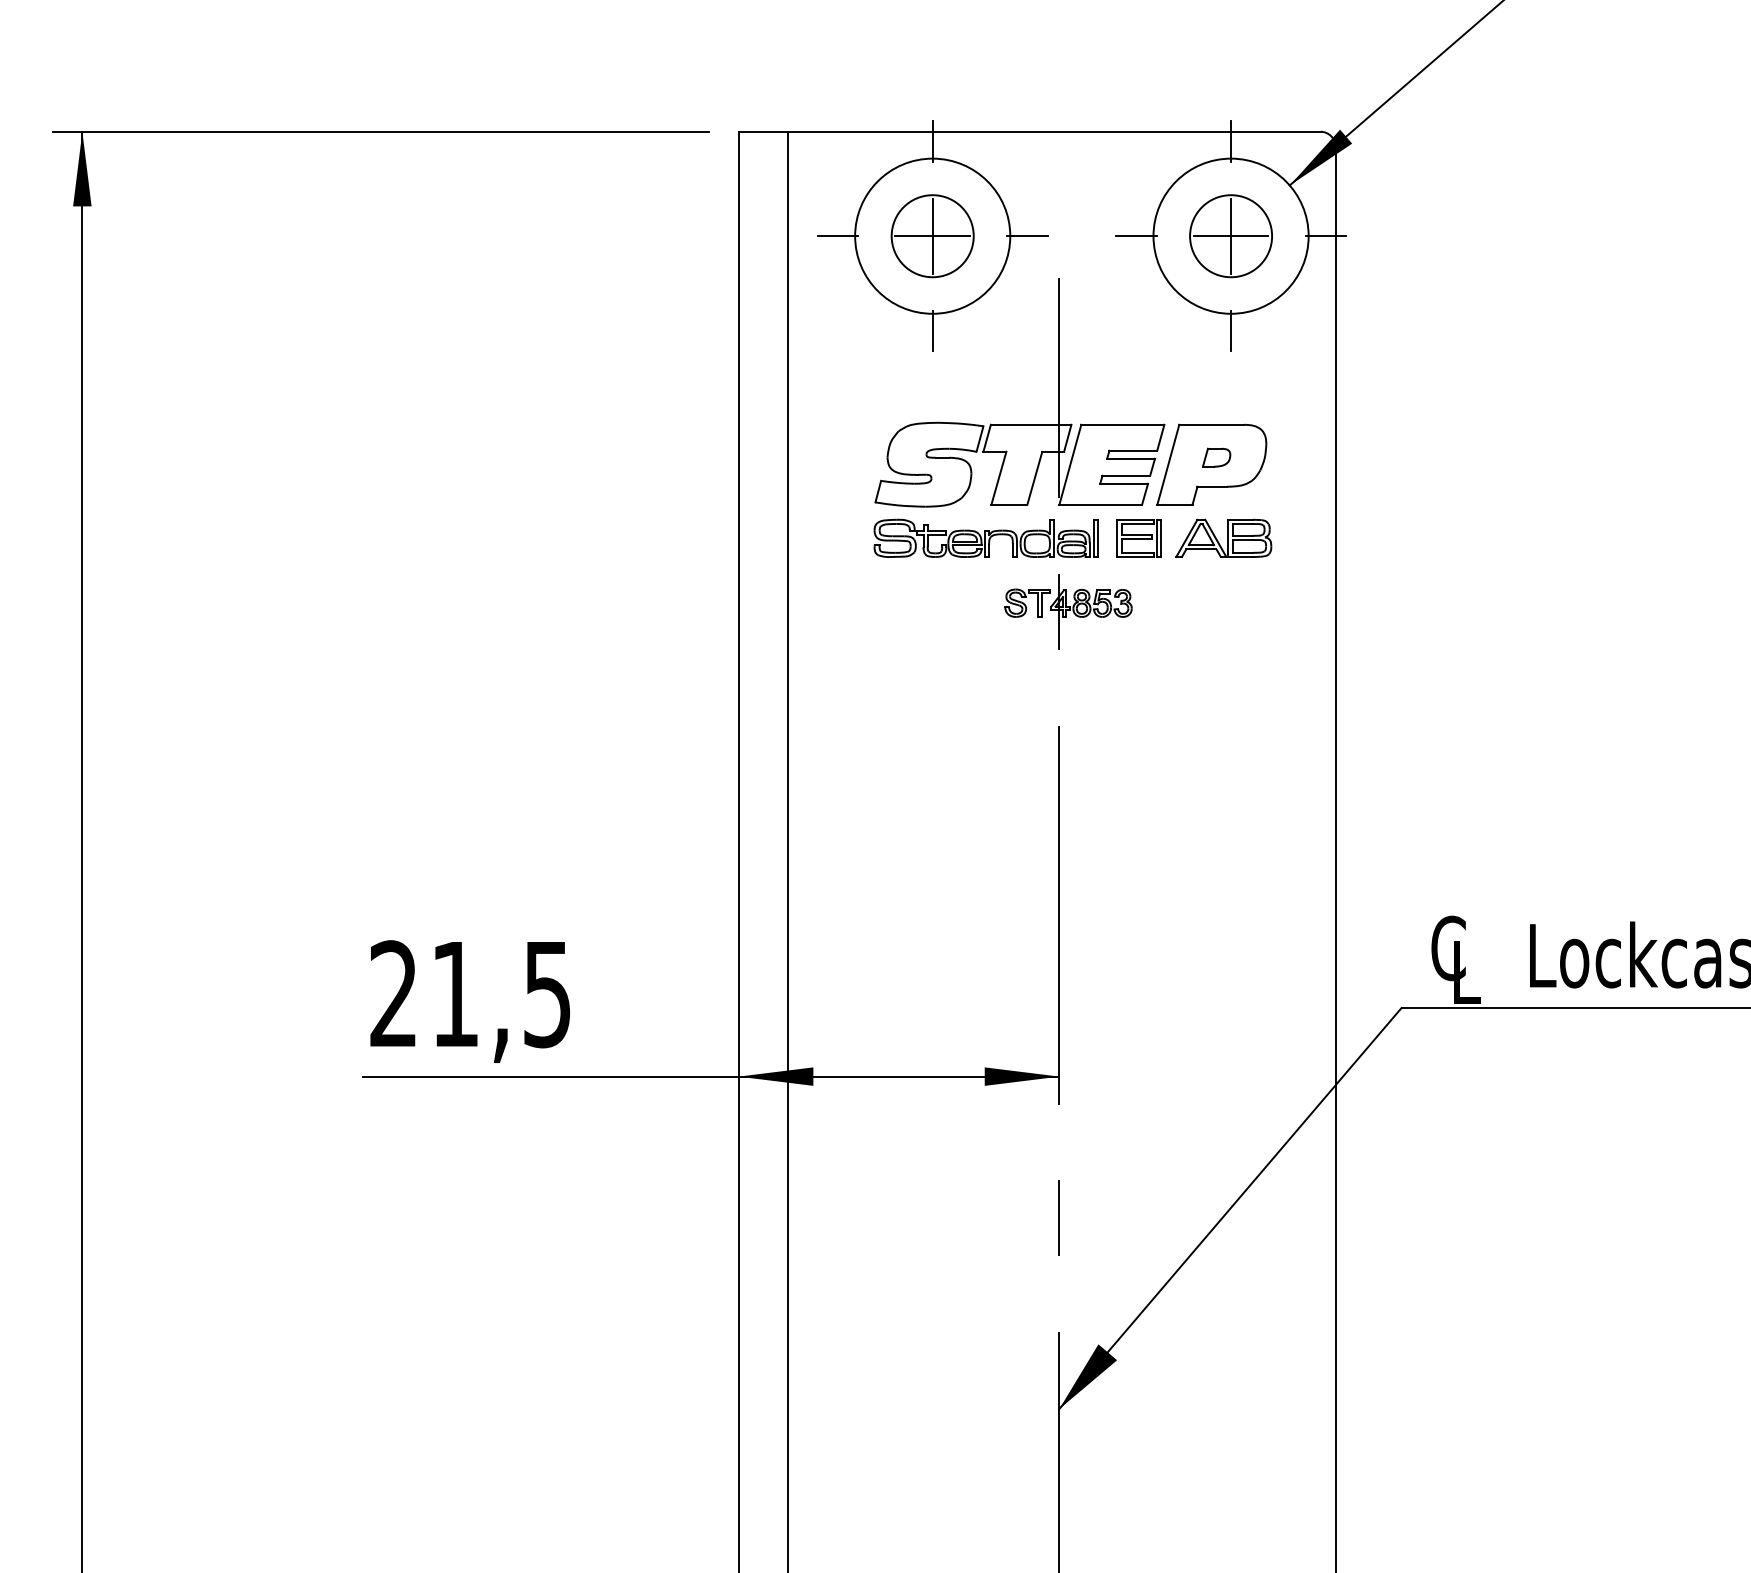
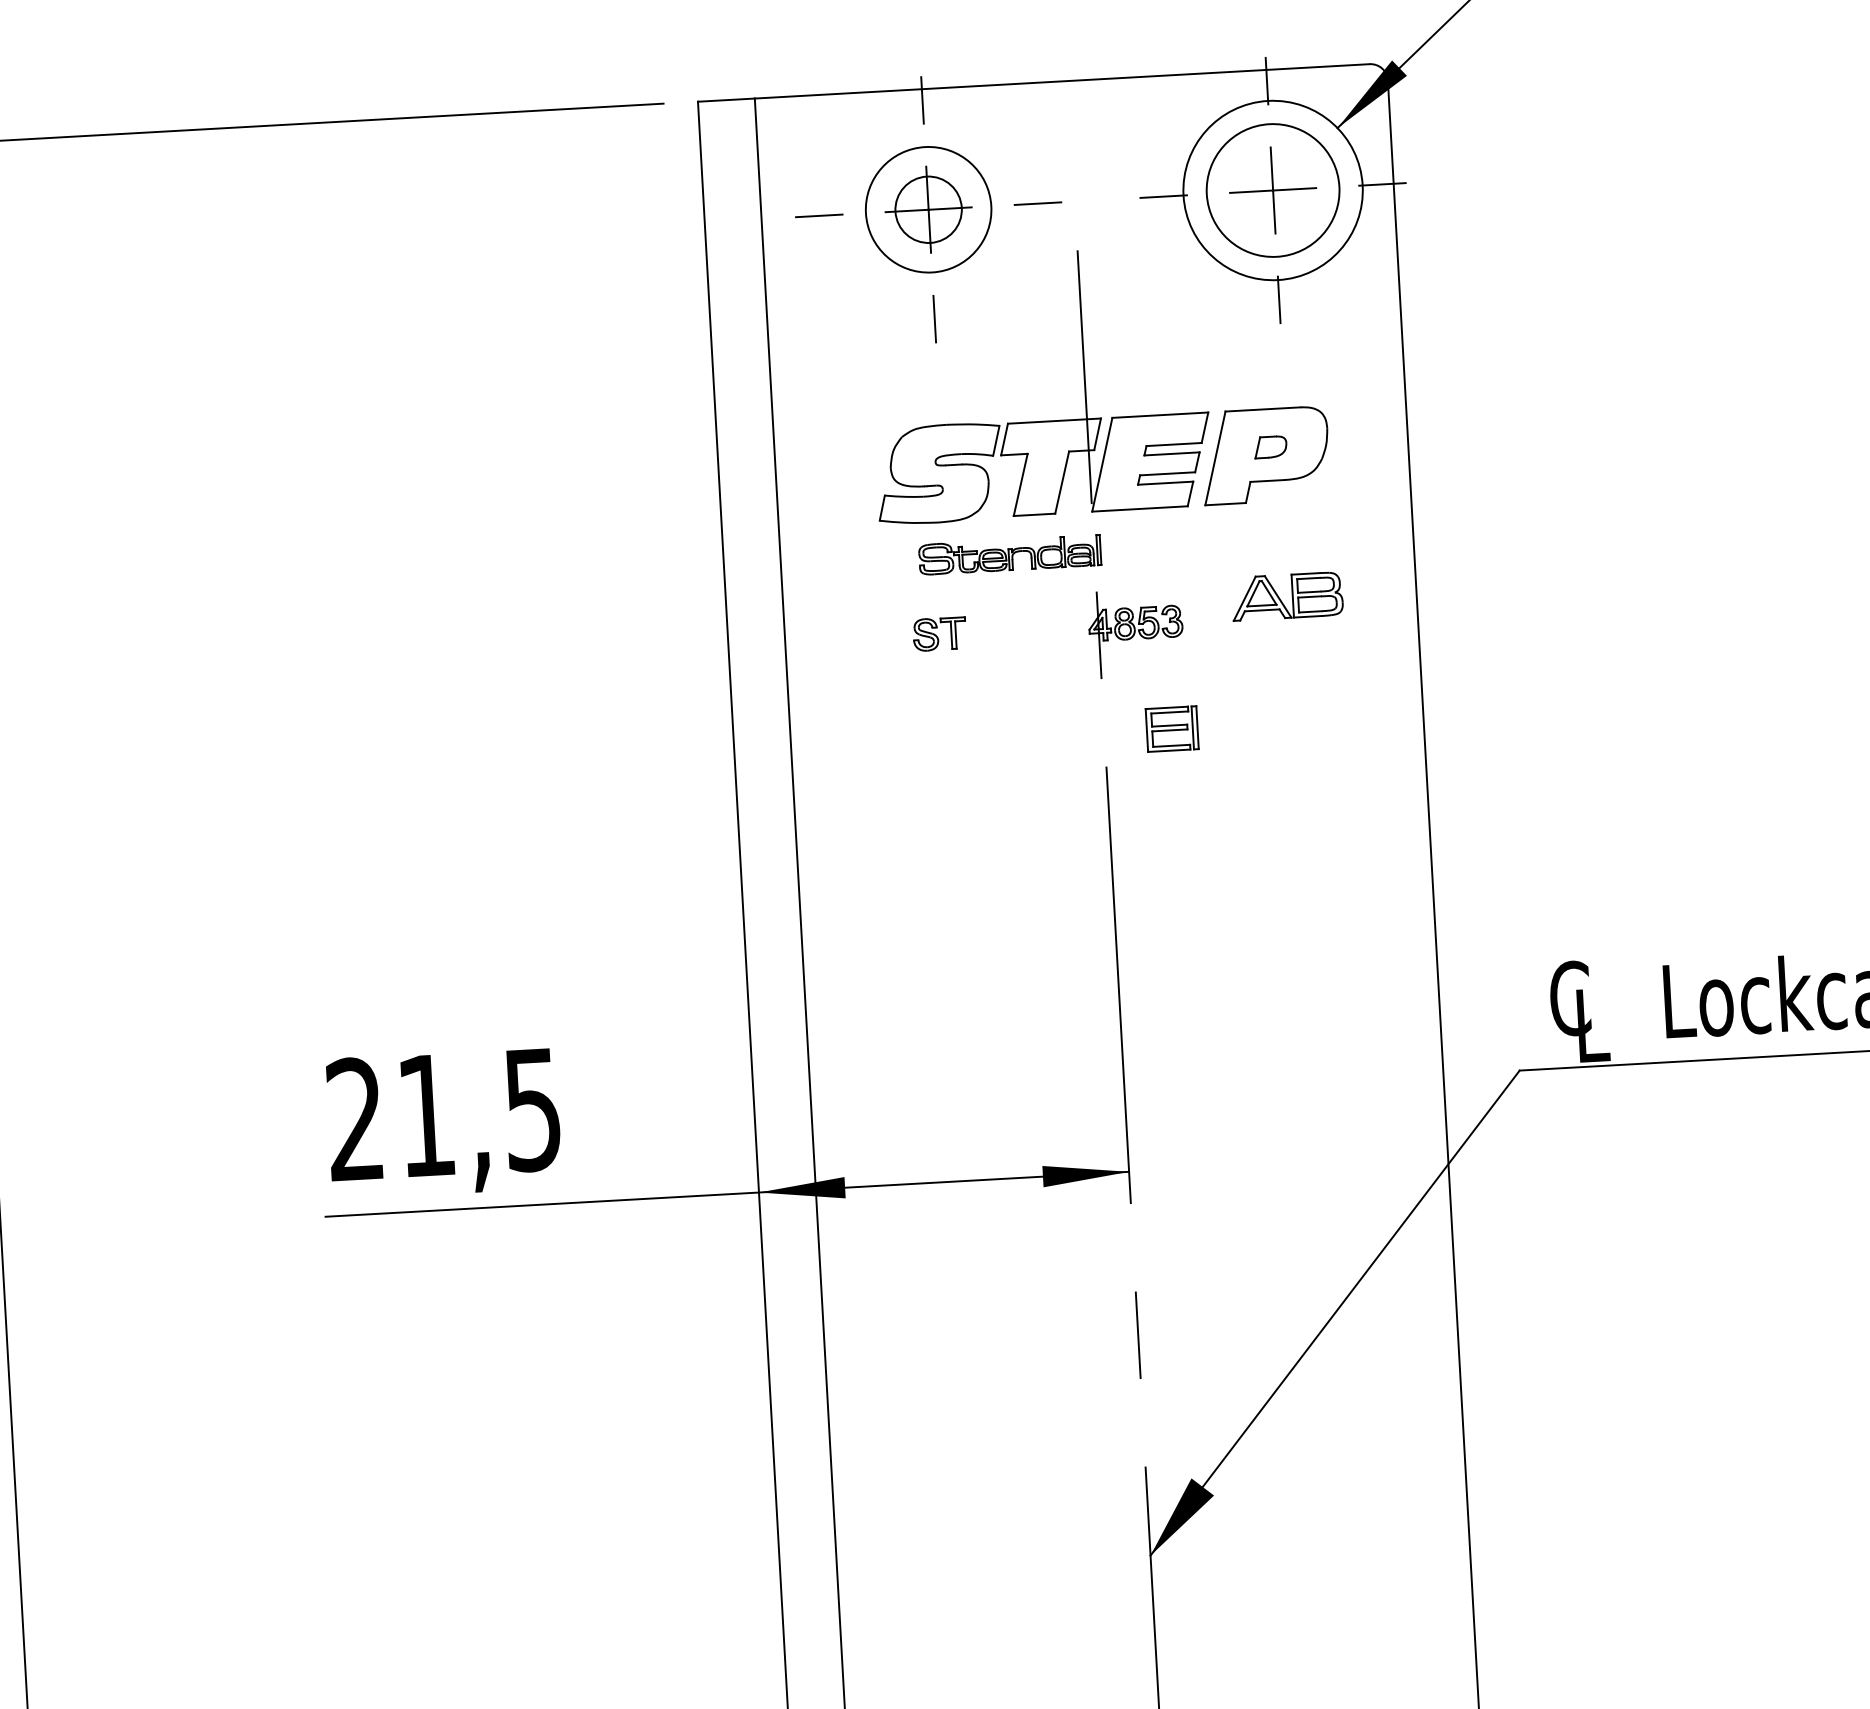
circle: (932, 235) -> (928, 208), size x0.7
circle: (932, 236) -> (928, 210), size x0.7
circle: (1231, 236) -> (1273, 190), size x1.4
part: (985, 537) -> (1009, 554), size x0.7
part: (1223, 537) -> (1286, 595), moved
part: (1138, 538) -> (1171, 729), moved
part: (1027, 602) -> (939, 633), moved

